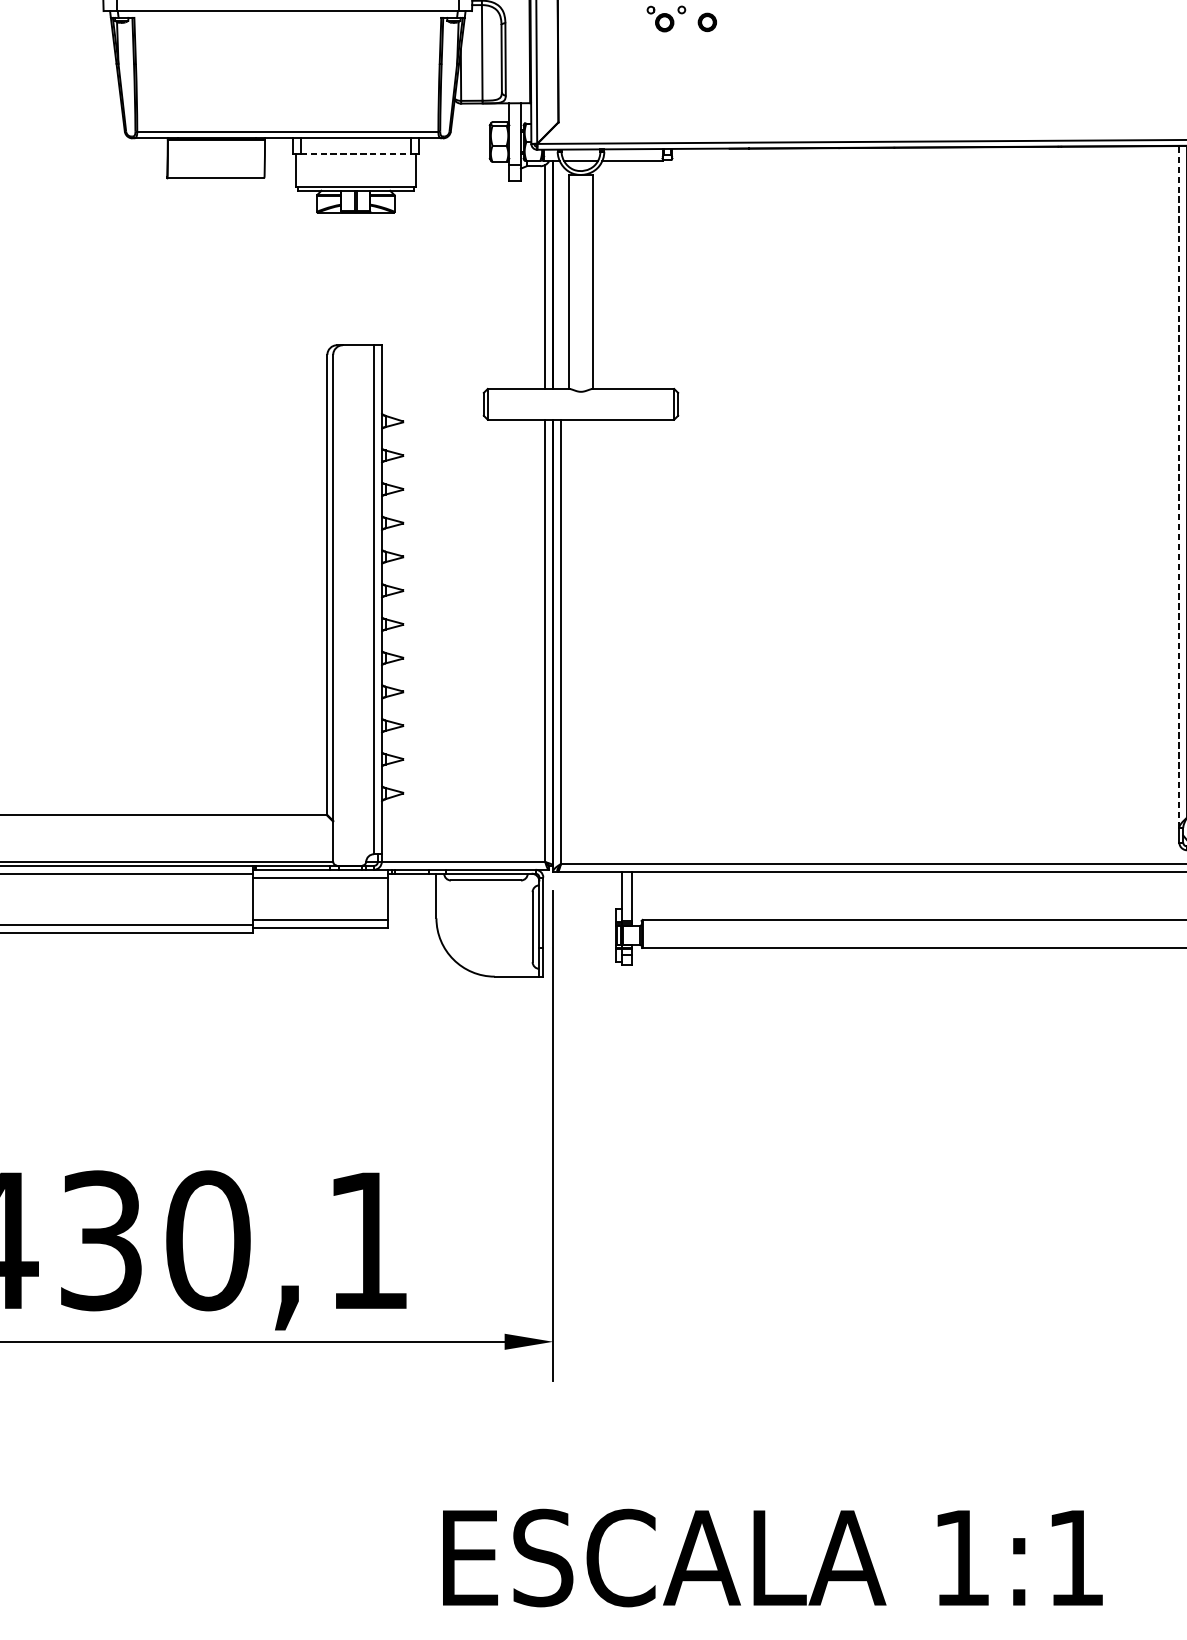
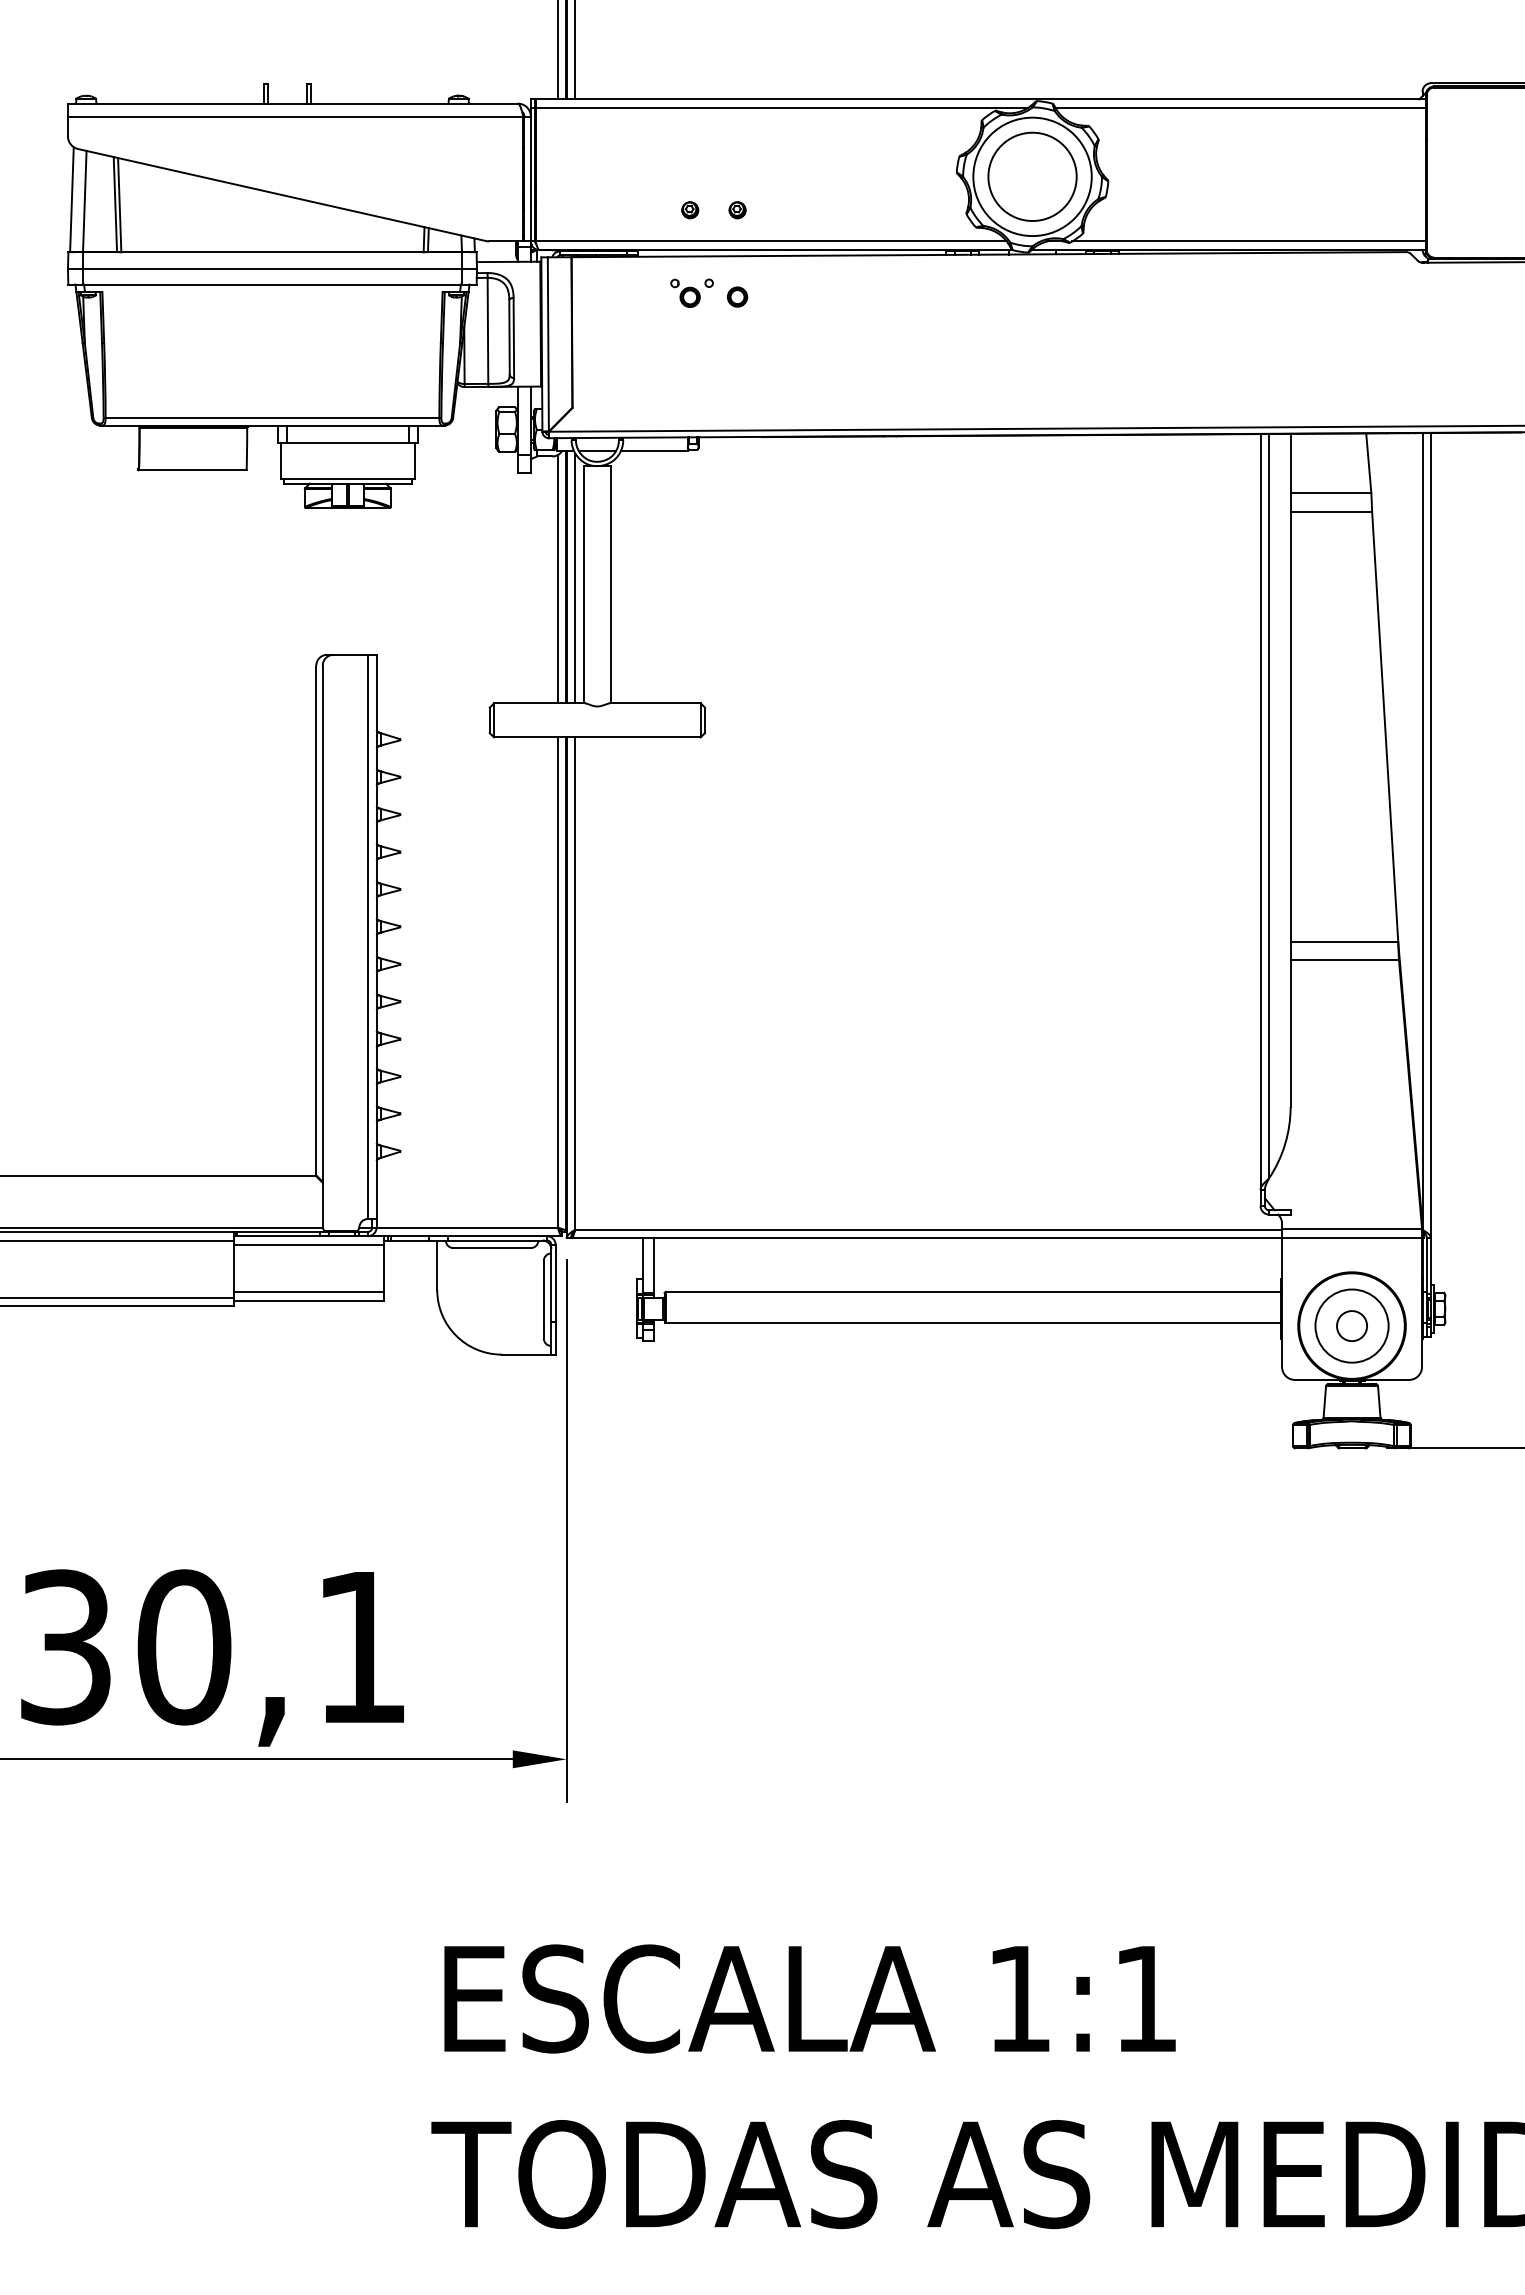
line: (356, 153) -> (348, 442), dashed -> solid
line: (561, 276) -> (575, 578), added
line: (1179, 487) -> (1260, 812), dashed -> solid

